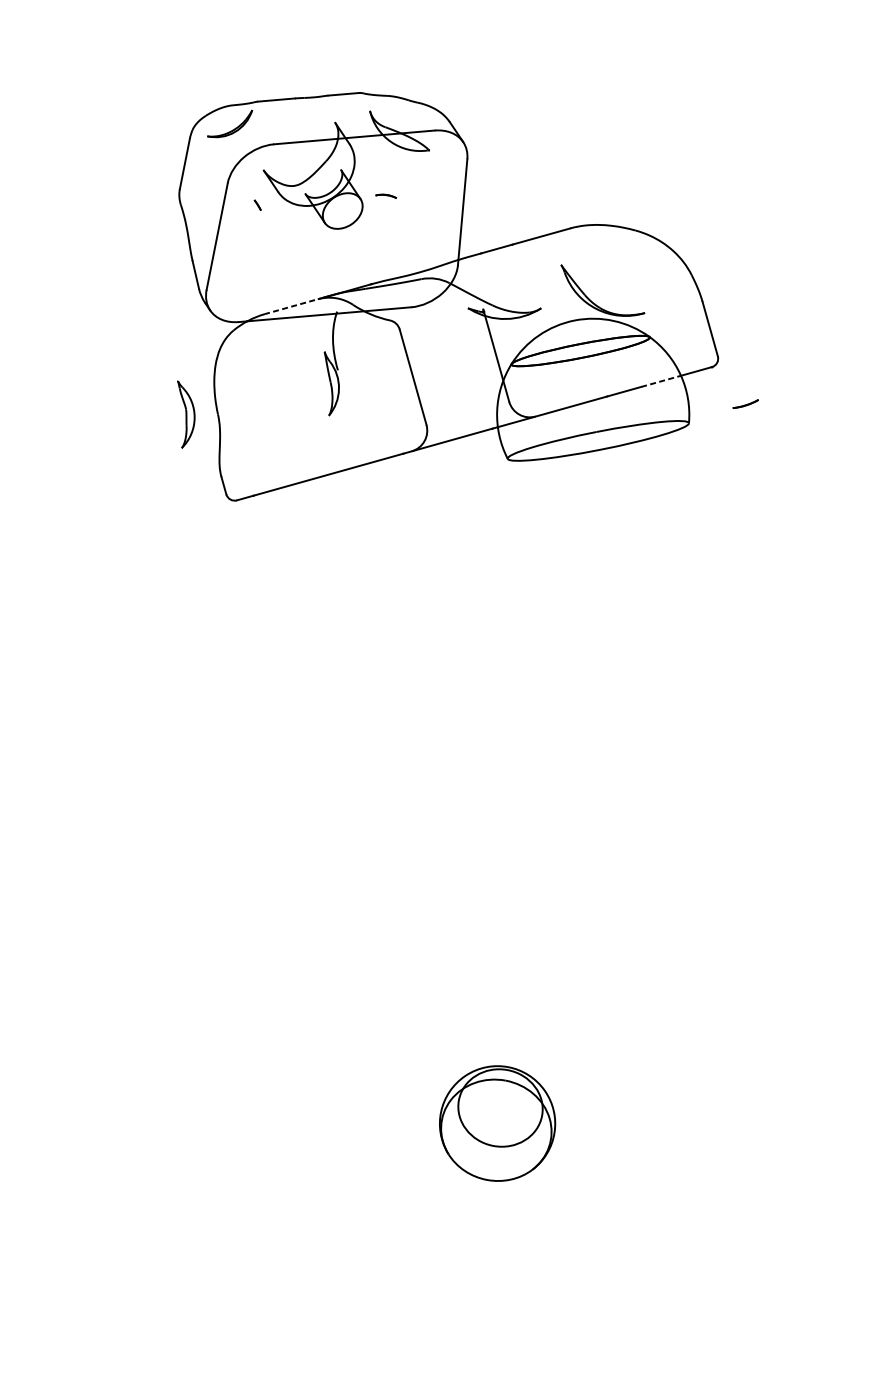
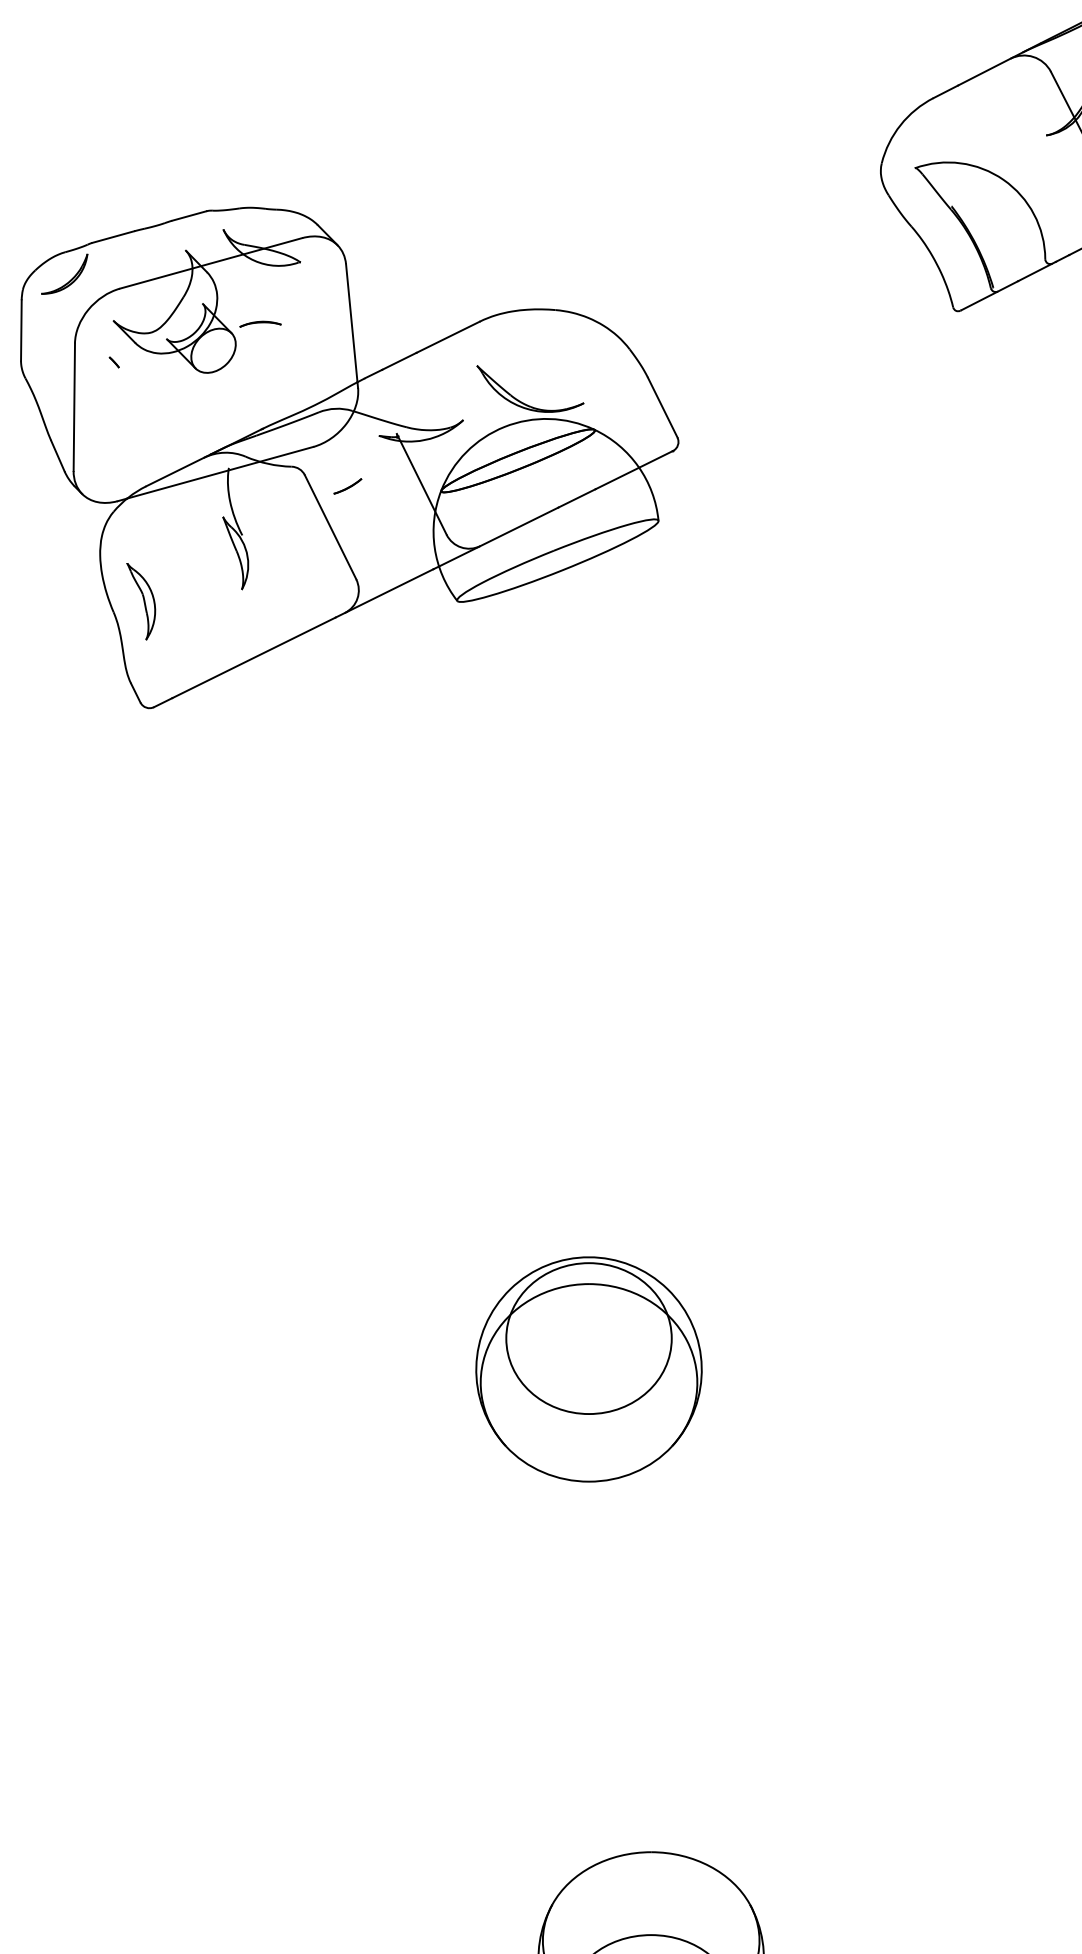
part: (386, 195) -> (260, 323), size x1.67
line: (294, 305) -> (178, 470), dashed -> solid
line: (661, 381) -> (617, 478), dashed -> solid
part: (745, 404) -> (347, 486), moved
part: (183, 415) -> (141, 601), moved
part: (497, 1123) -> (588, 1369), size x1.67

